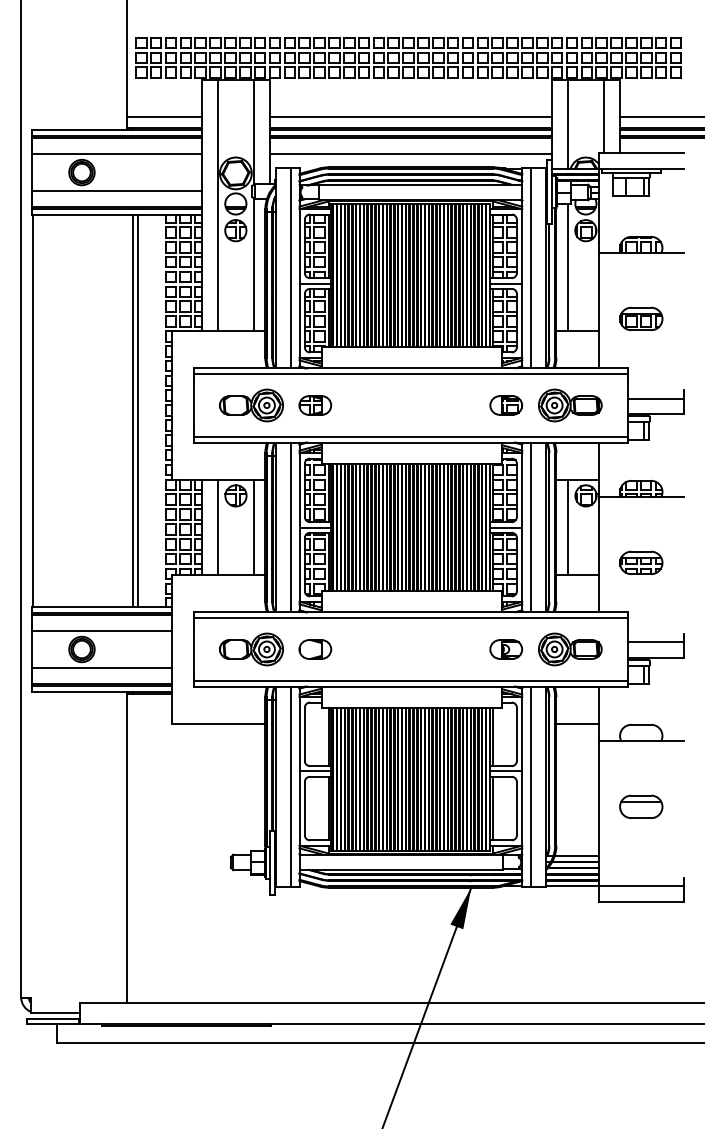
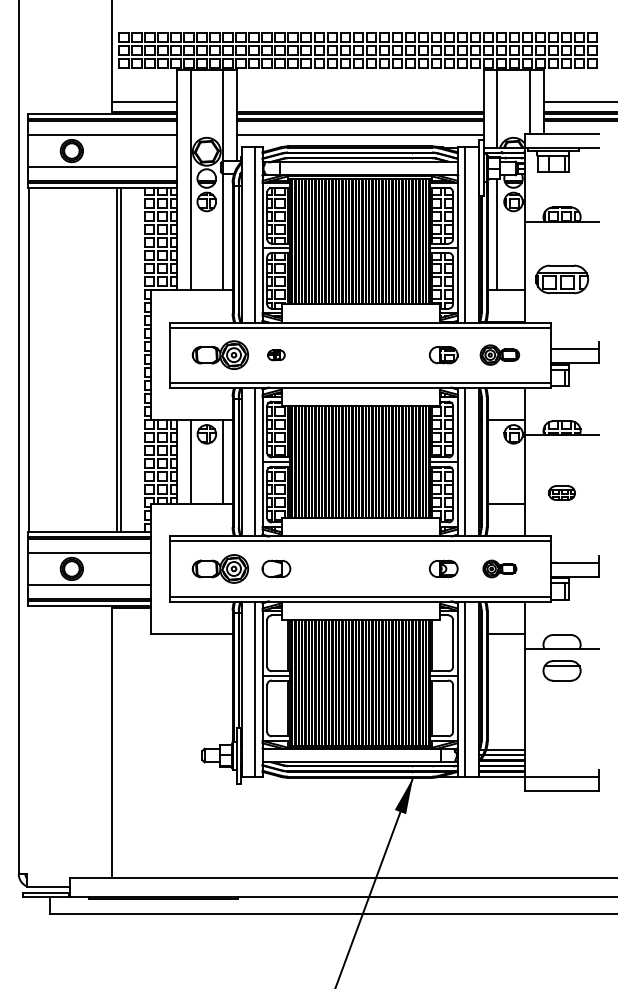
line: (411, 117) -> (360, 102), removed
part: (640, 318) -> (561, 278), size x1.4
part: (569, 404) -> (499, 354), size x0.7
part: (315, 405) -> (276, 355), size x0.6
line: (567, 526) -> (497, 461), removed
part: (640, 562) -> (561, 492), size x0.7
part: (569, 648) -> (499, 568), size x0.6
part: (640, 806) -> (561, 670), moved

